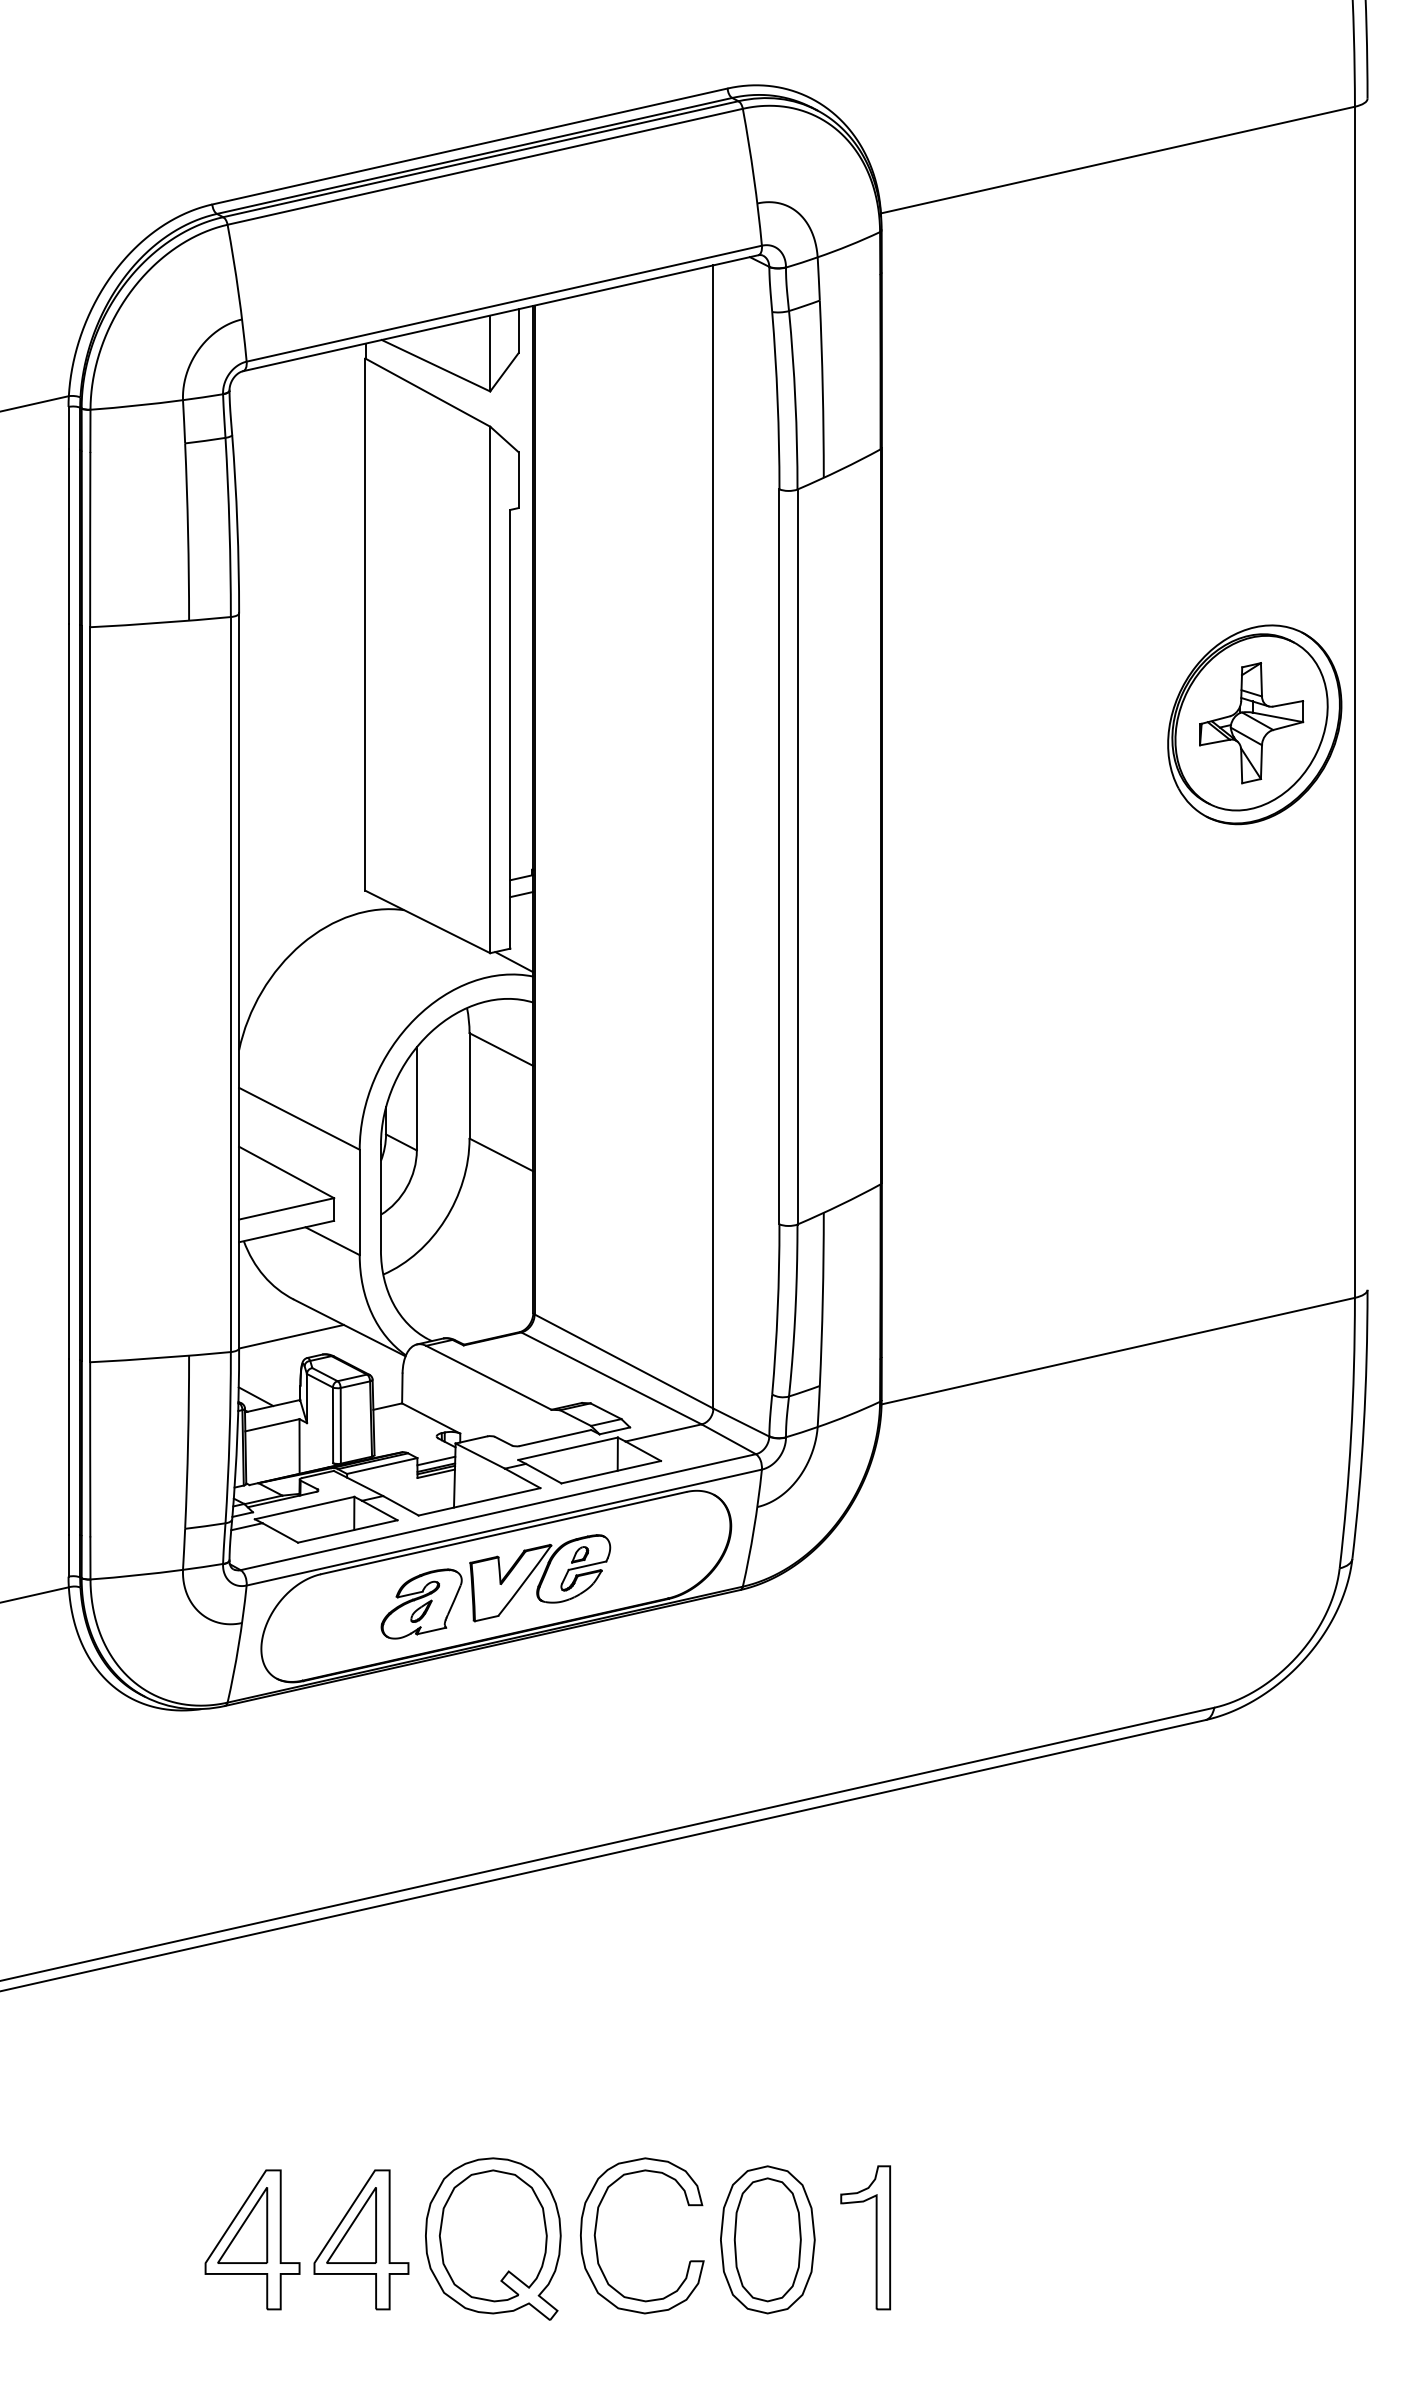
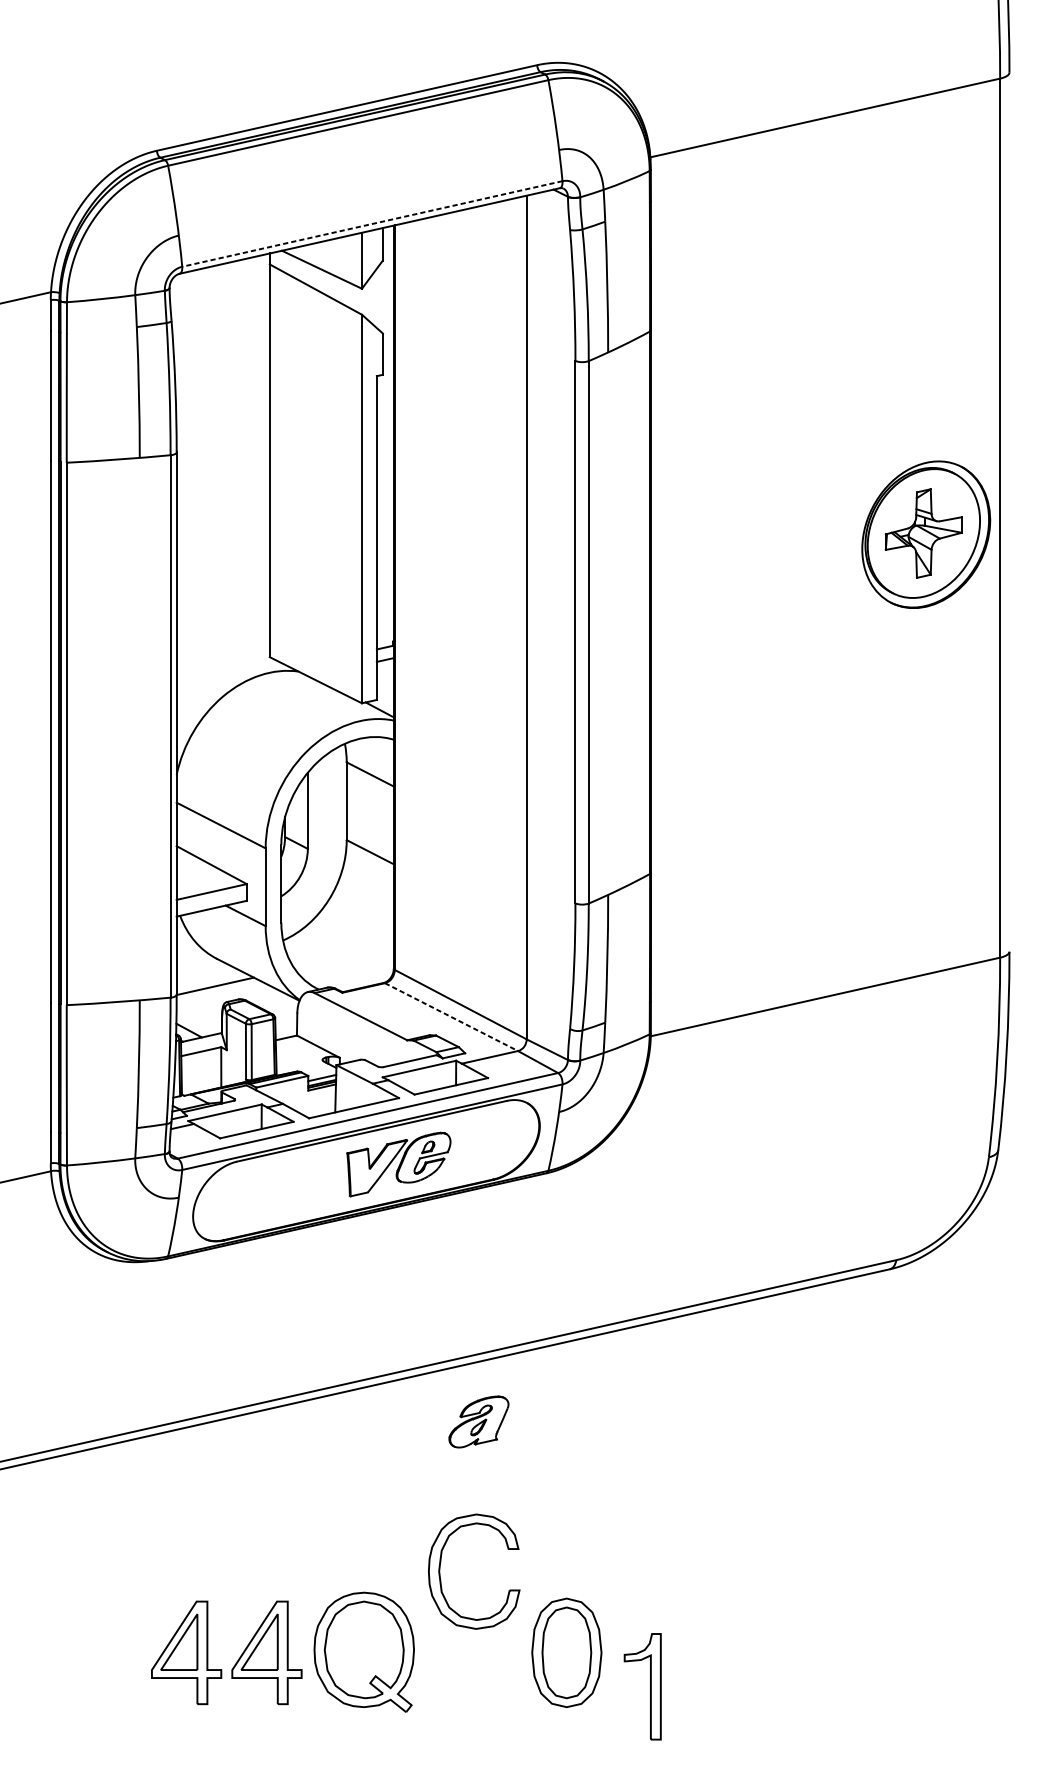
line: (503, 303) -> (371, 223), solid -> dashed
line: (611, 1378) -> (451, 1017), solid -> dashed
part: (421, 1603) -> (478, 1421), moved
part: (875, 2237) -> (650, 1686), moved
part: (596, 2238) -> (440, 1573), moved

